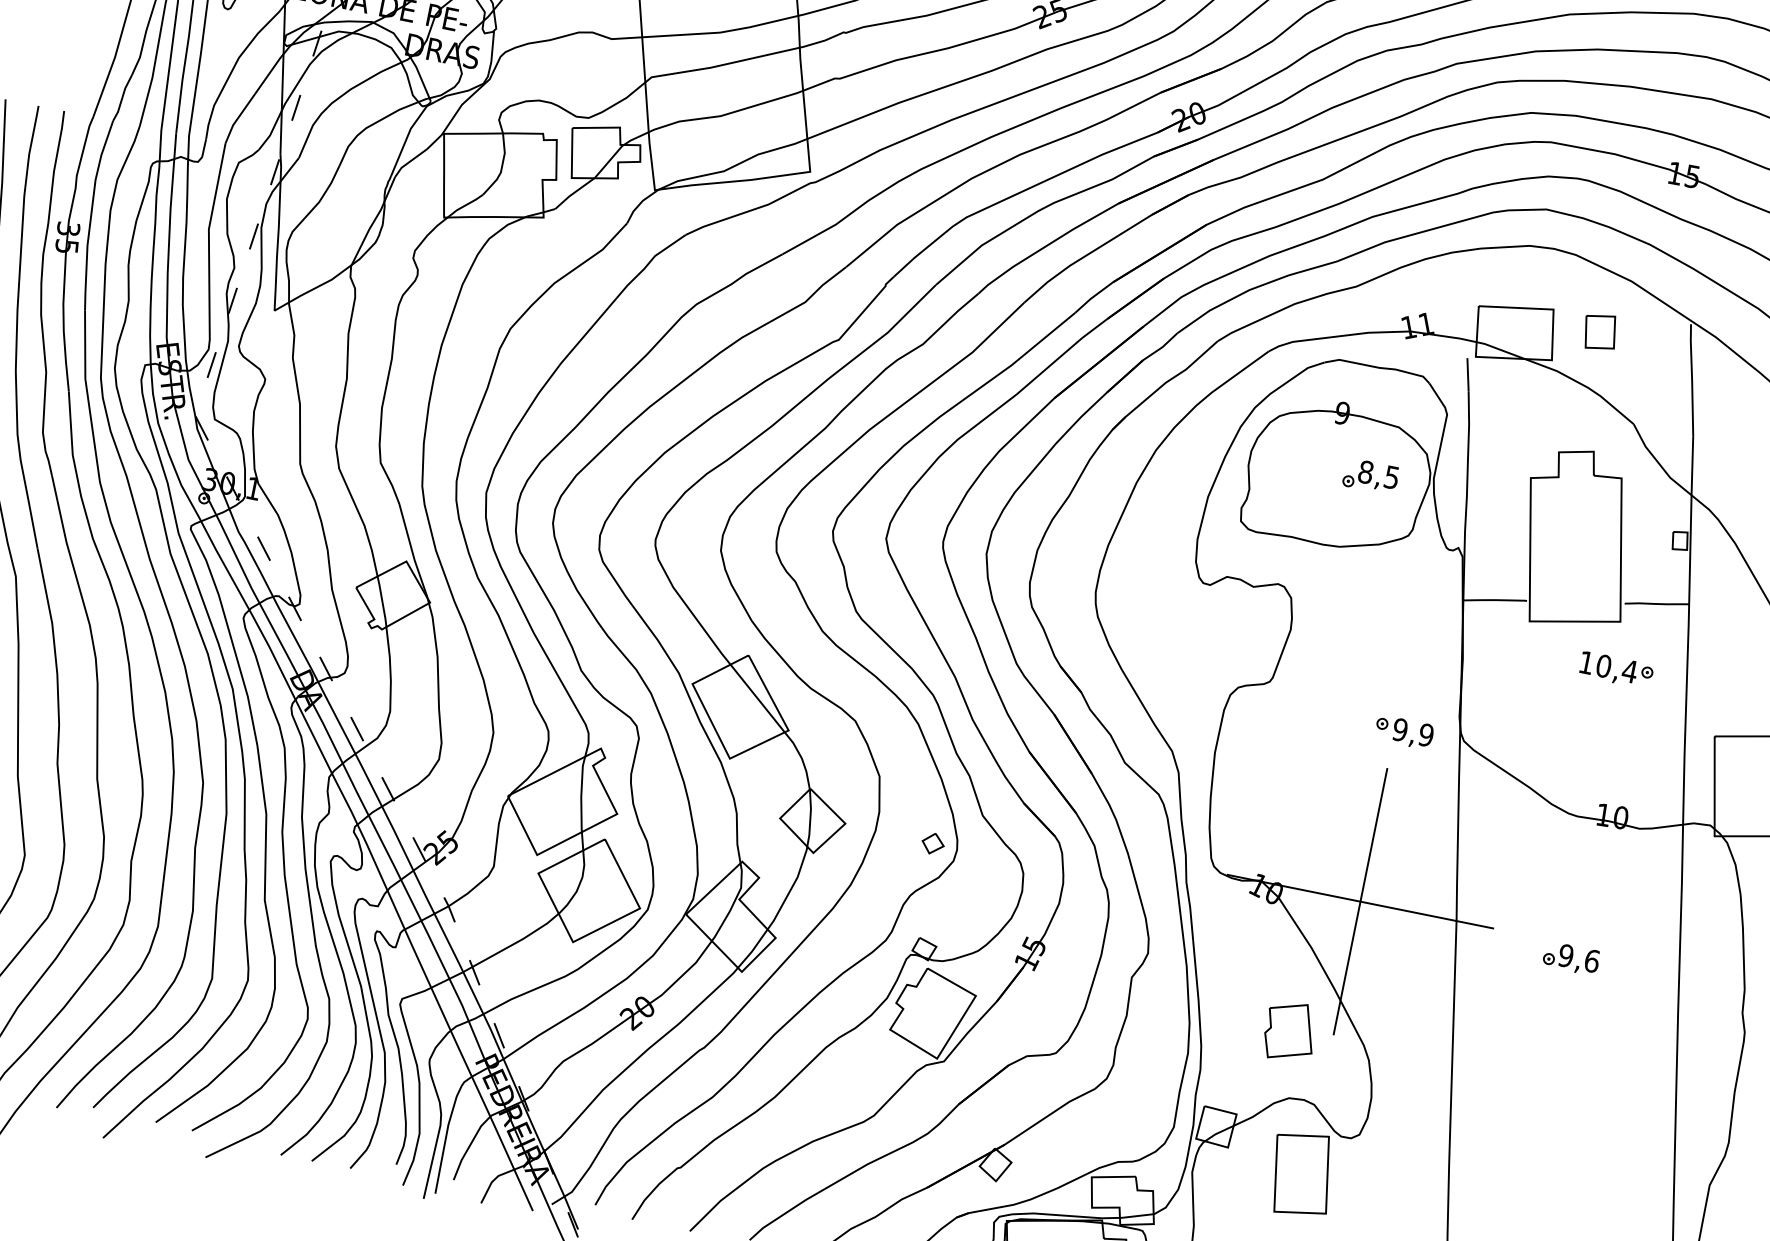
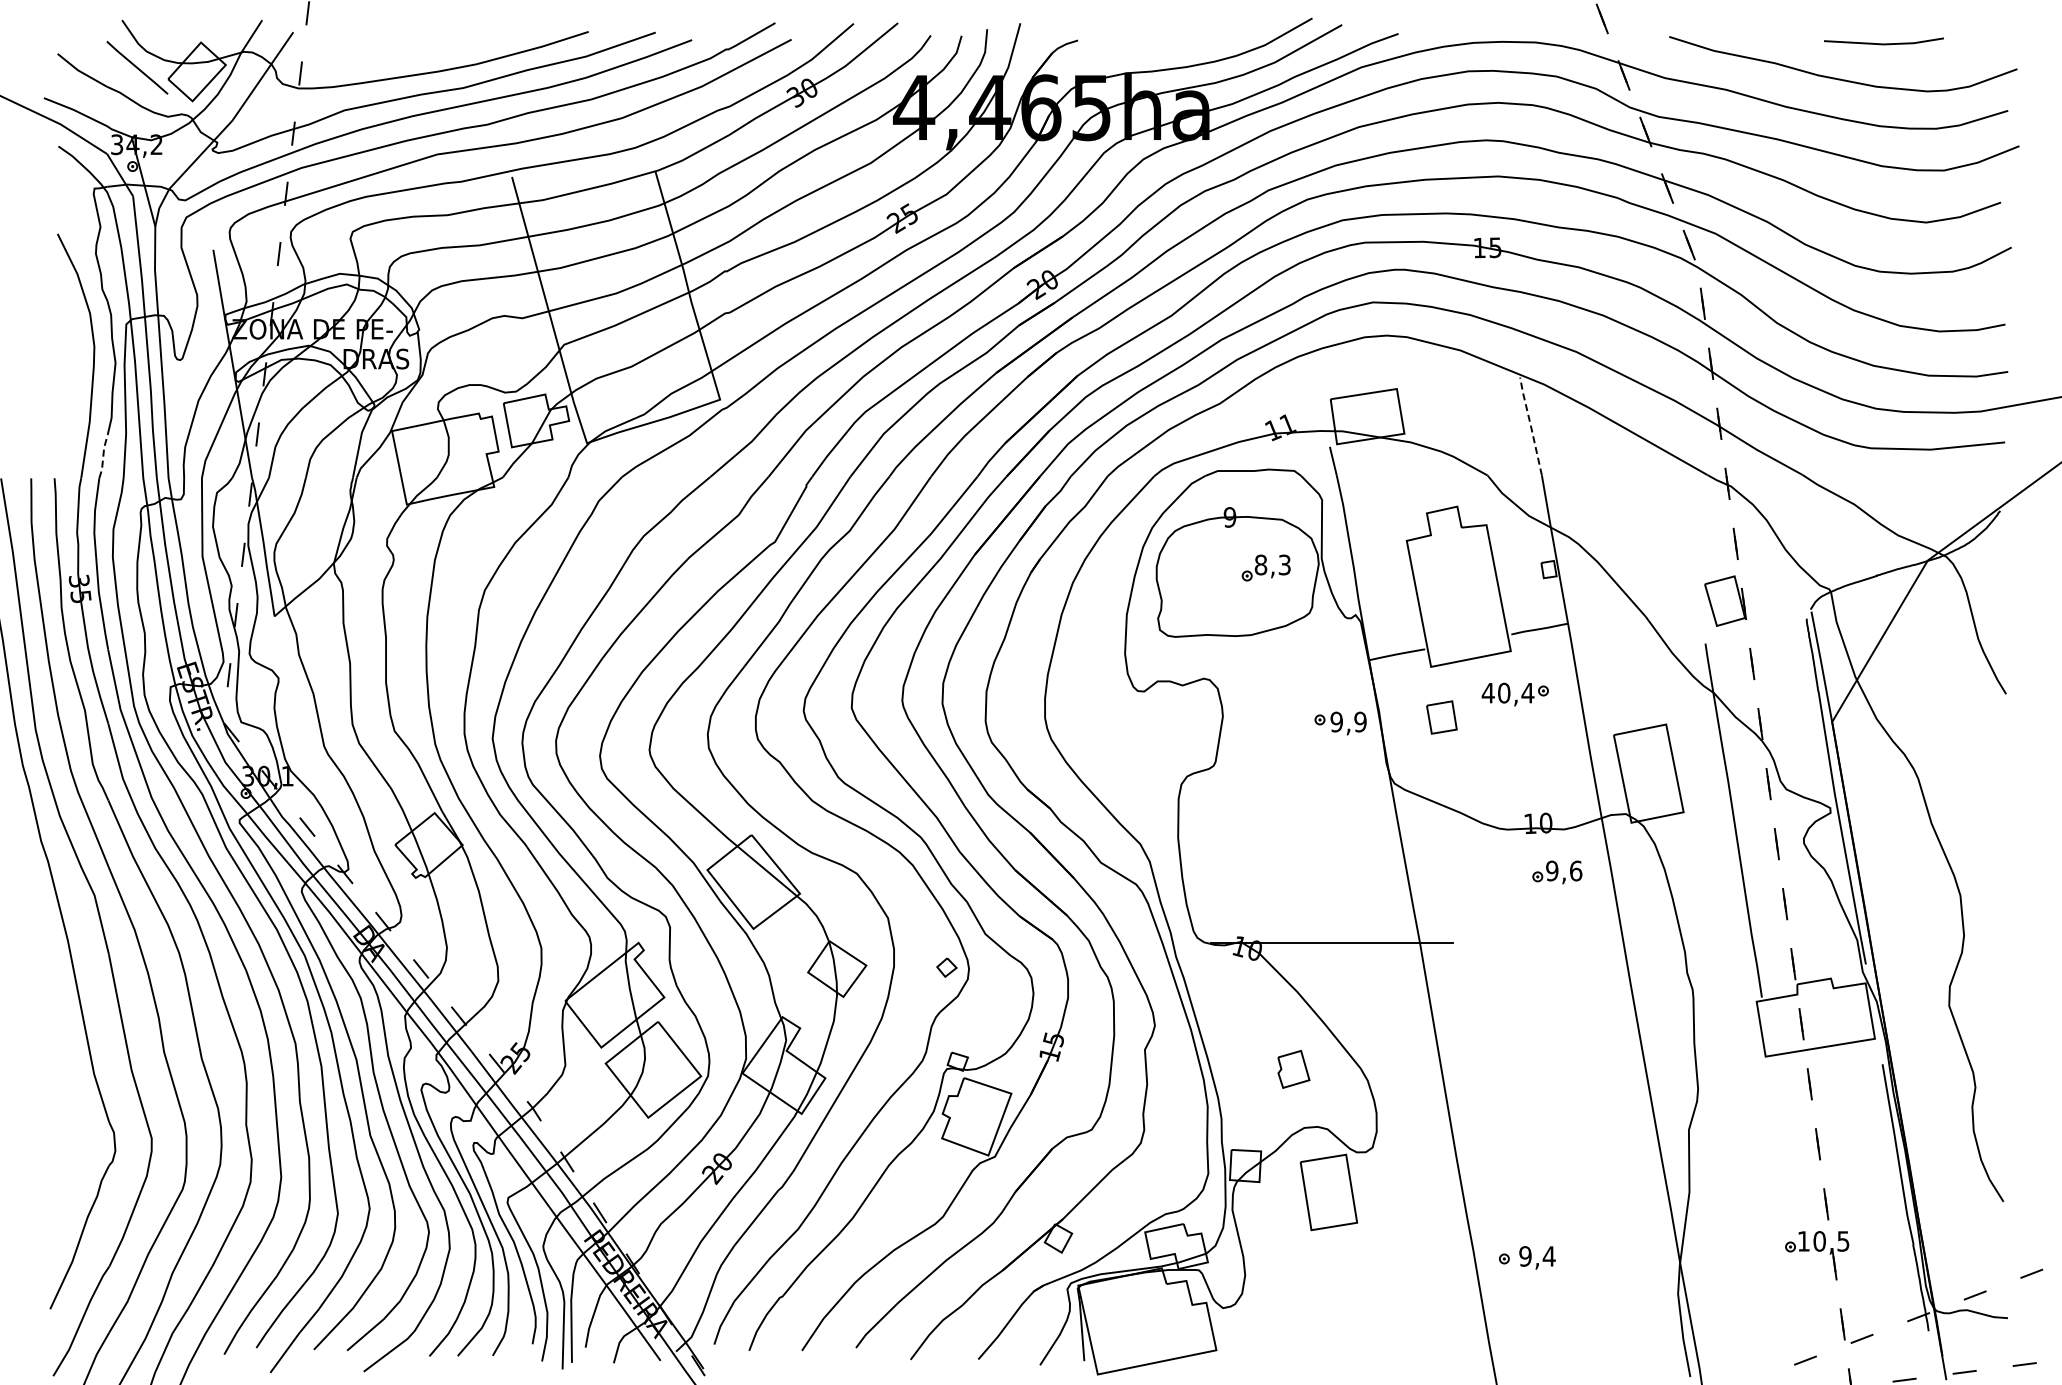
line: (122, 97) -> (103, 456), solid -> dashed
part: (1599, 332) -> (1441, 717), moved
line: (1691, 379) -> (1530, 425), solid -> dashed
text: (1391, 476) -> (1284, 564), 8,5 -> 8,3
text: (1585, 662) -> (1487, 693), 10,4 -> 40,4
part: (1404, 732) -> (1340, 723), moved
line: (1360, 901) -> (1332, 942), removed
part: (1571, 958) -> (1557, 872), moved
part: (1290, 1031) -> (1293, 1069), size x0.7

